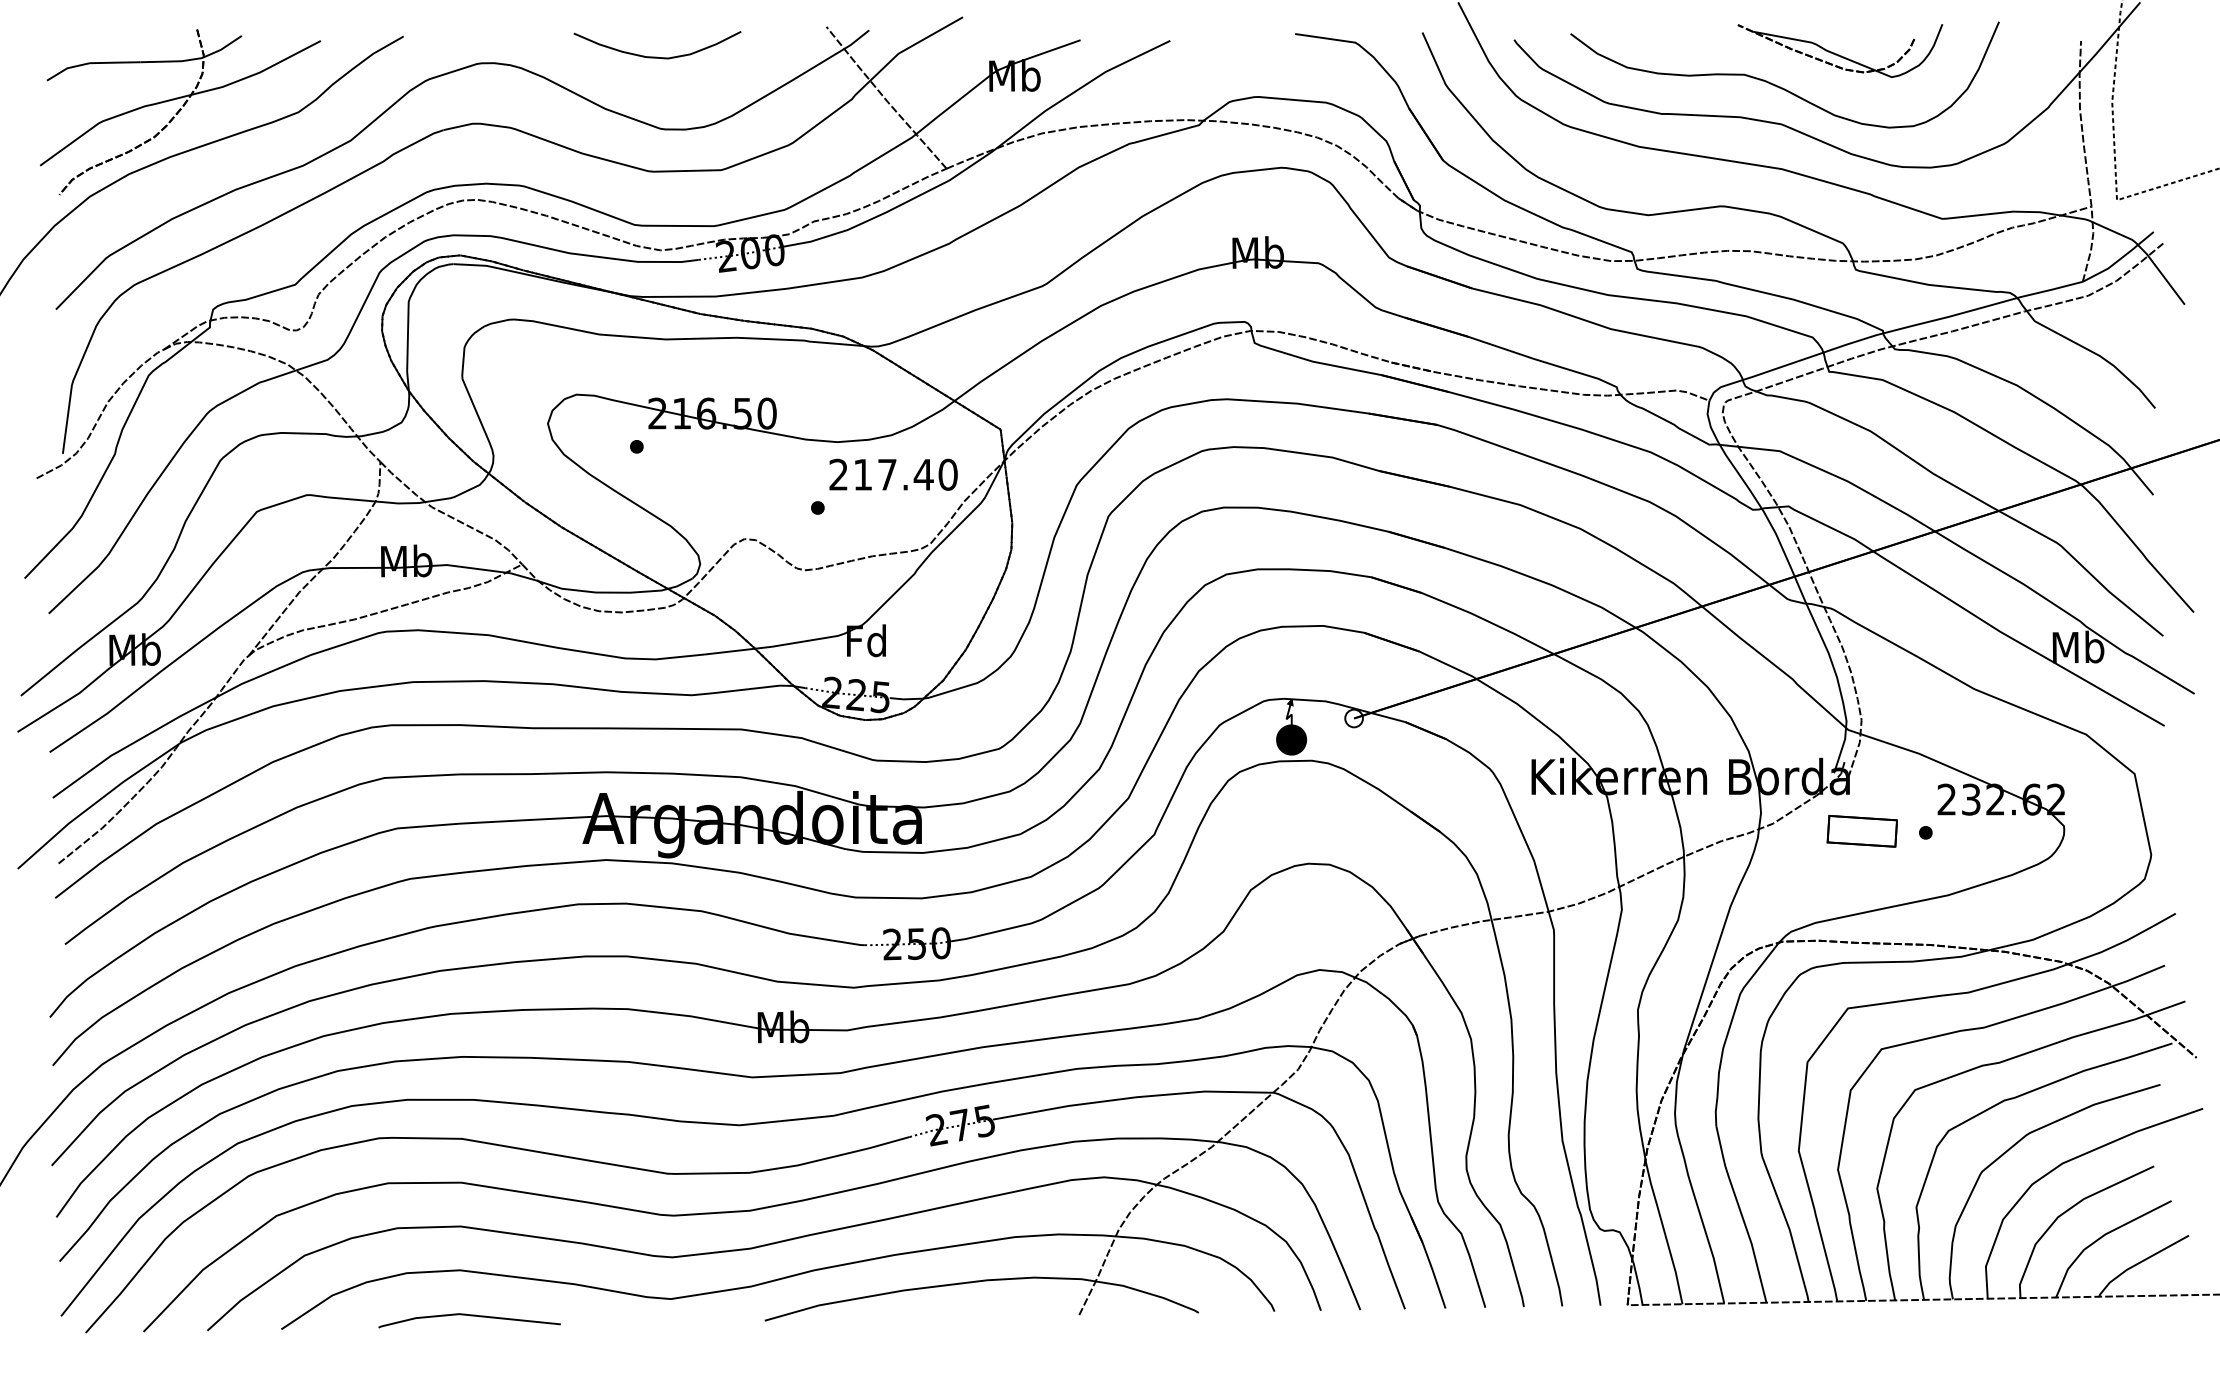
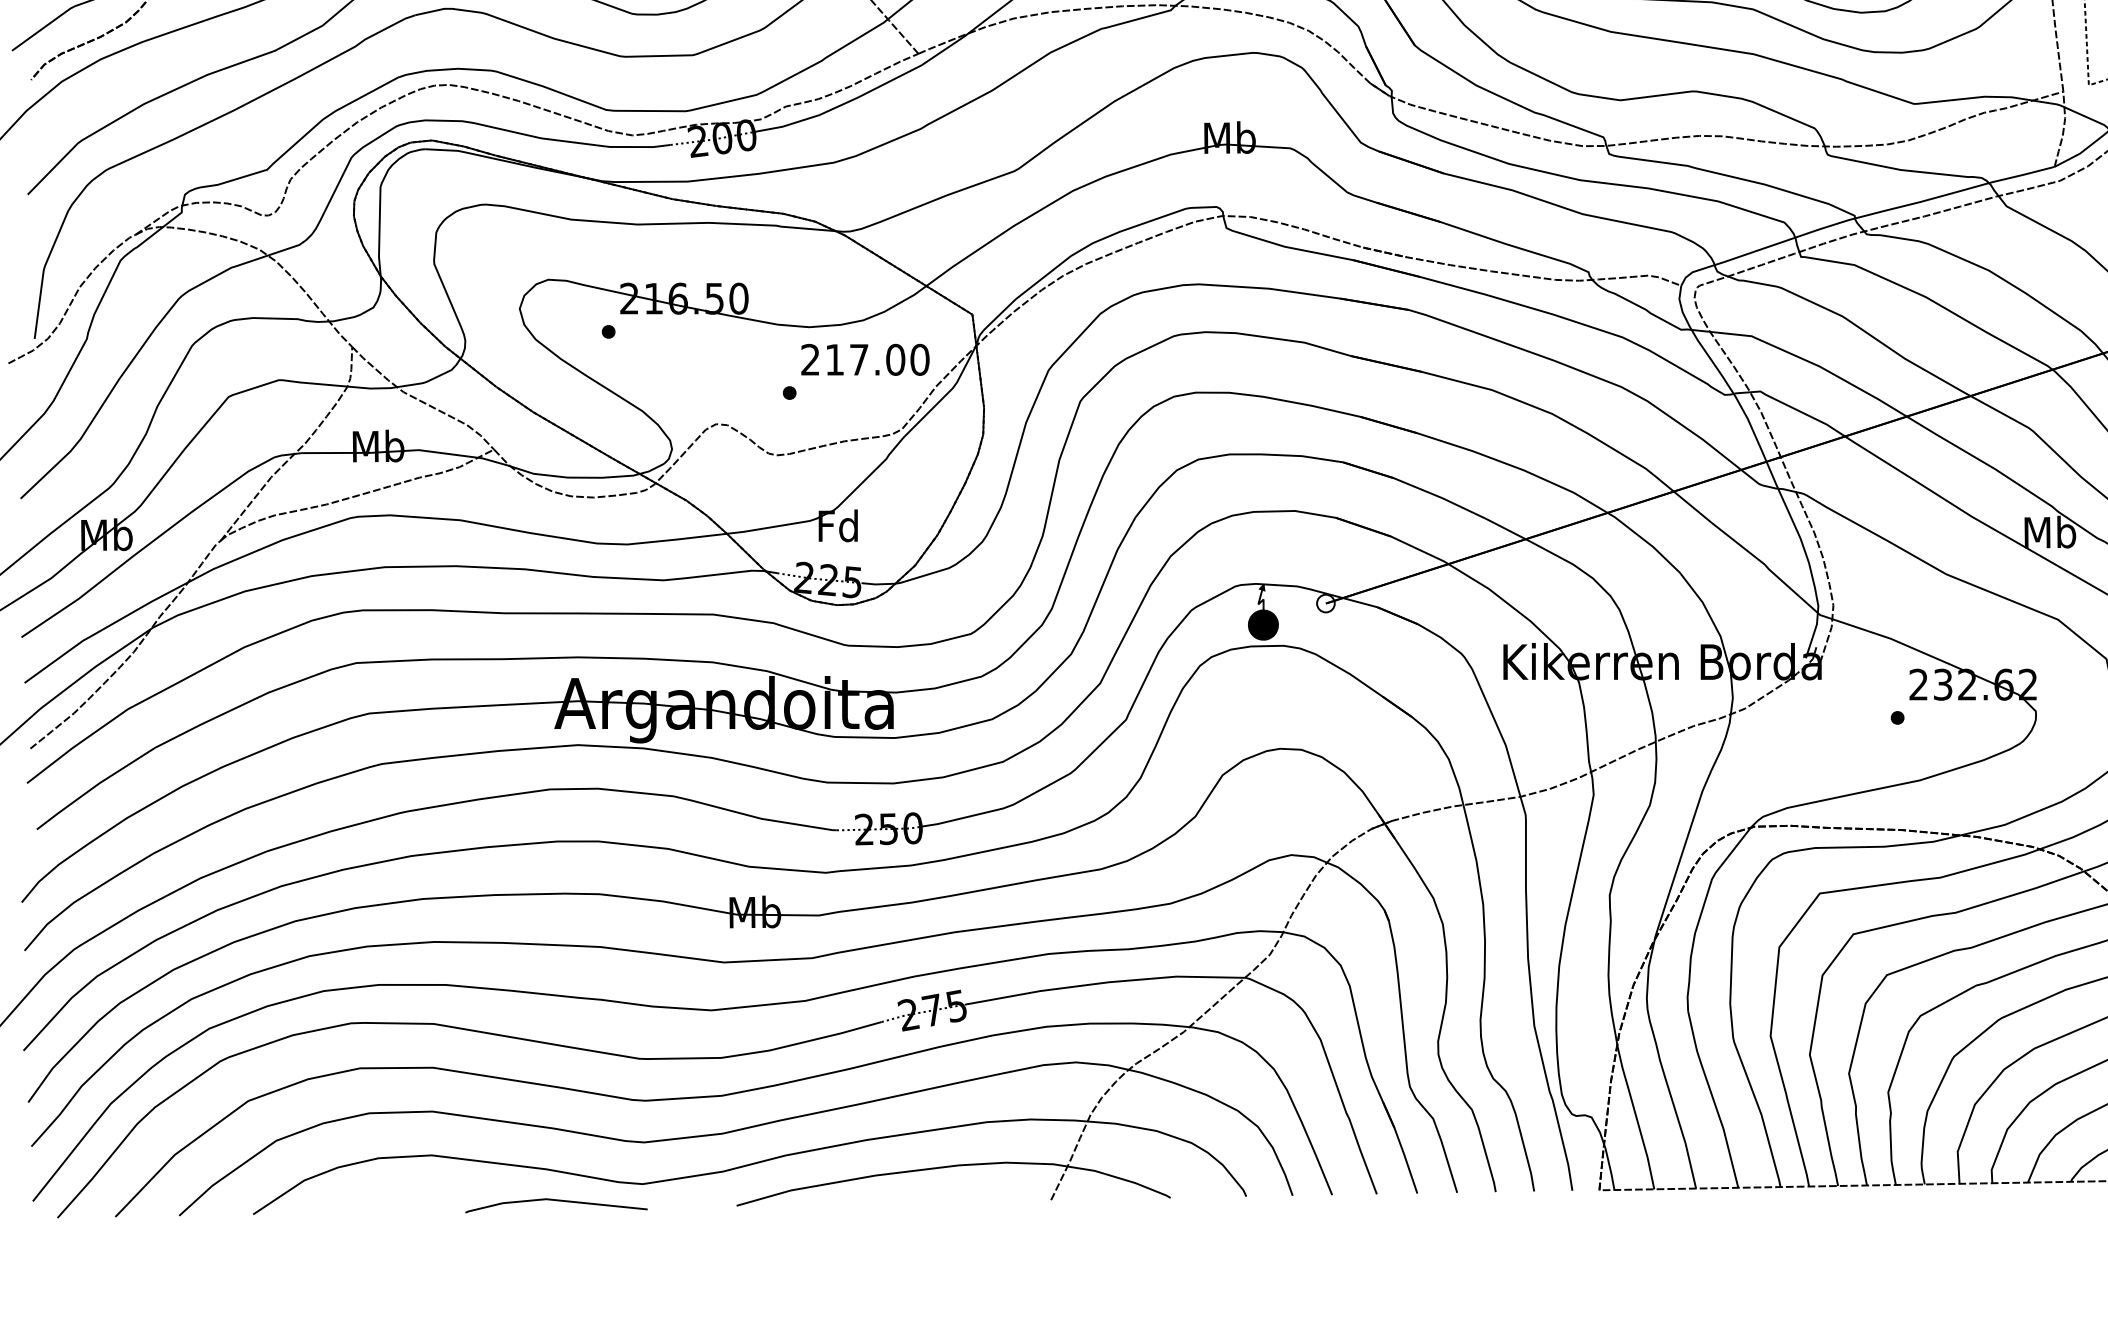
text: (923, 474) -> (895, 359), 217.40 -> 217.00
part: (1861, 831) -> (1833, 716), removed
line: (470, 1316) -> (557, 1201), moved

